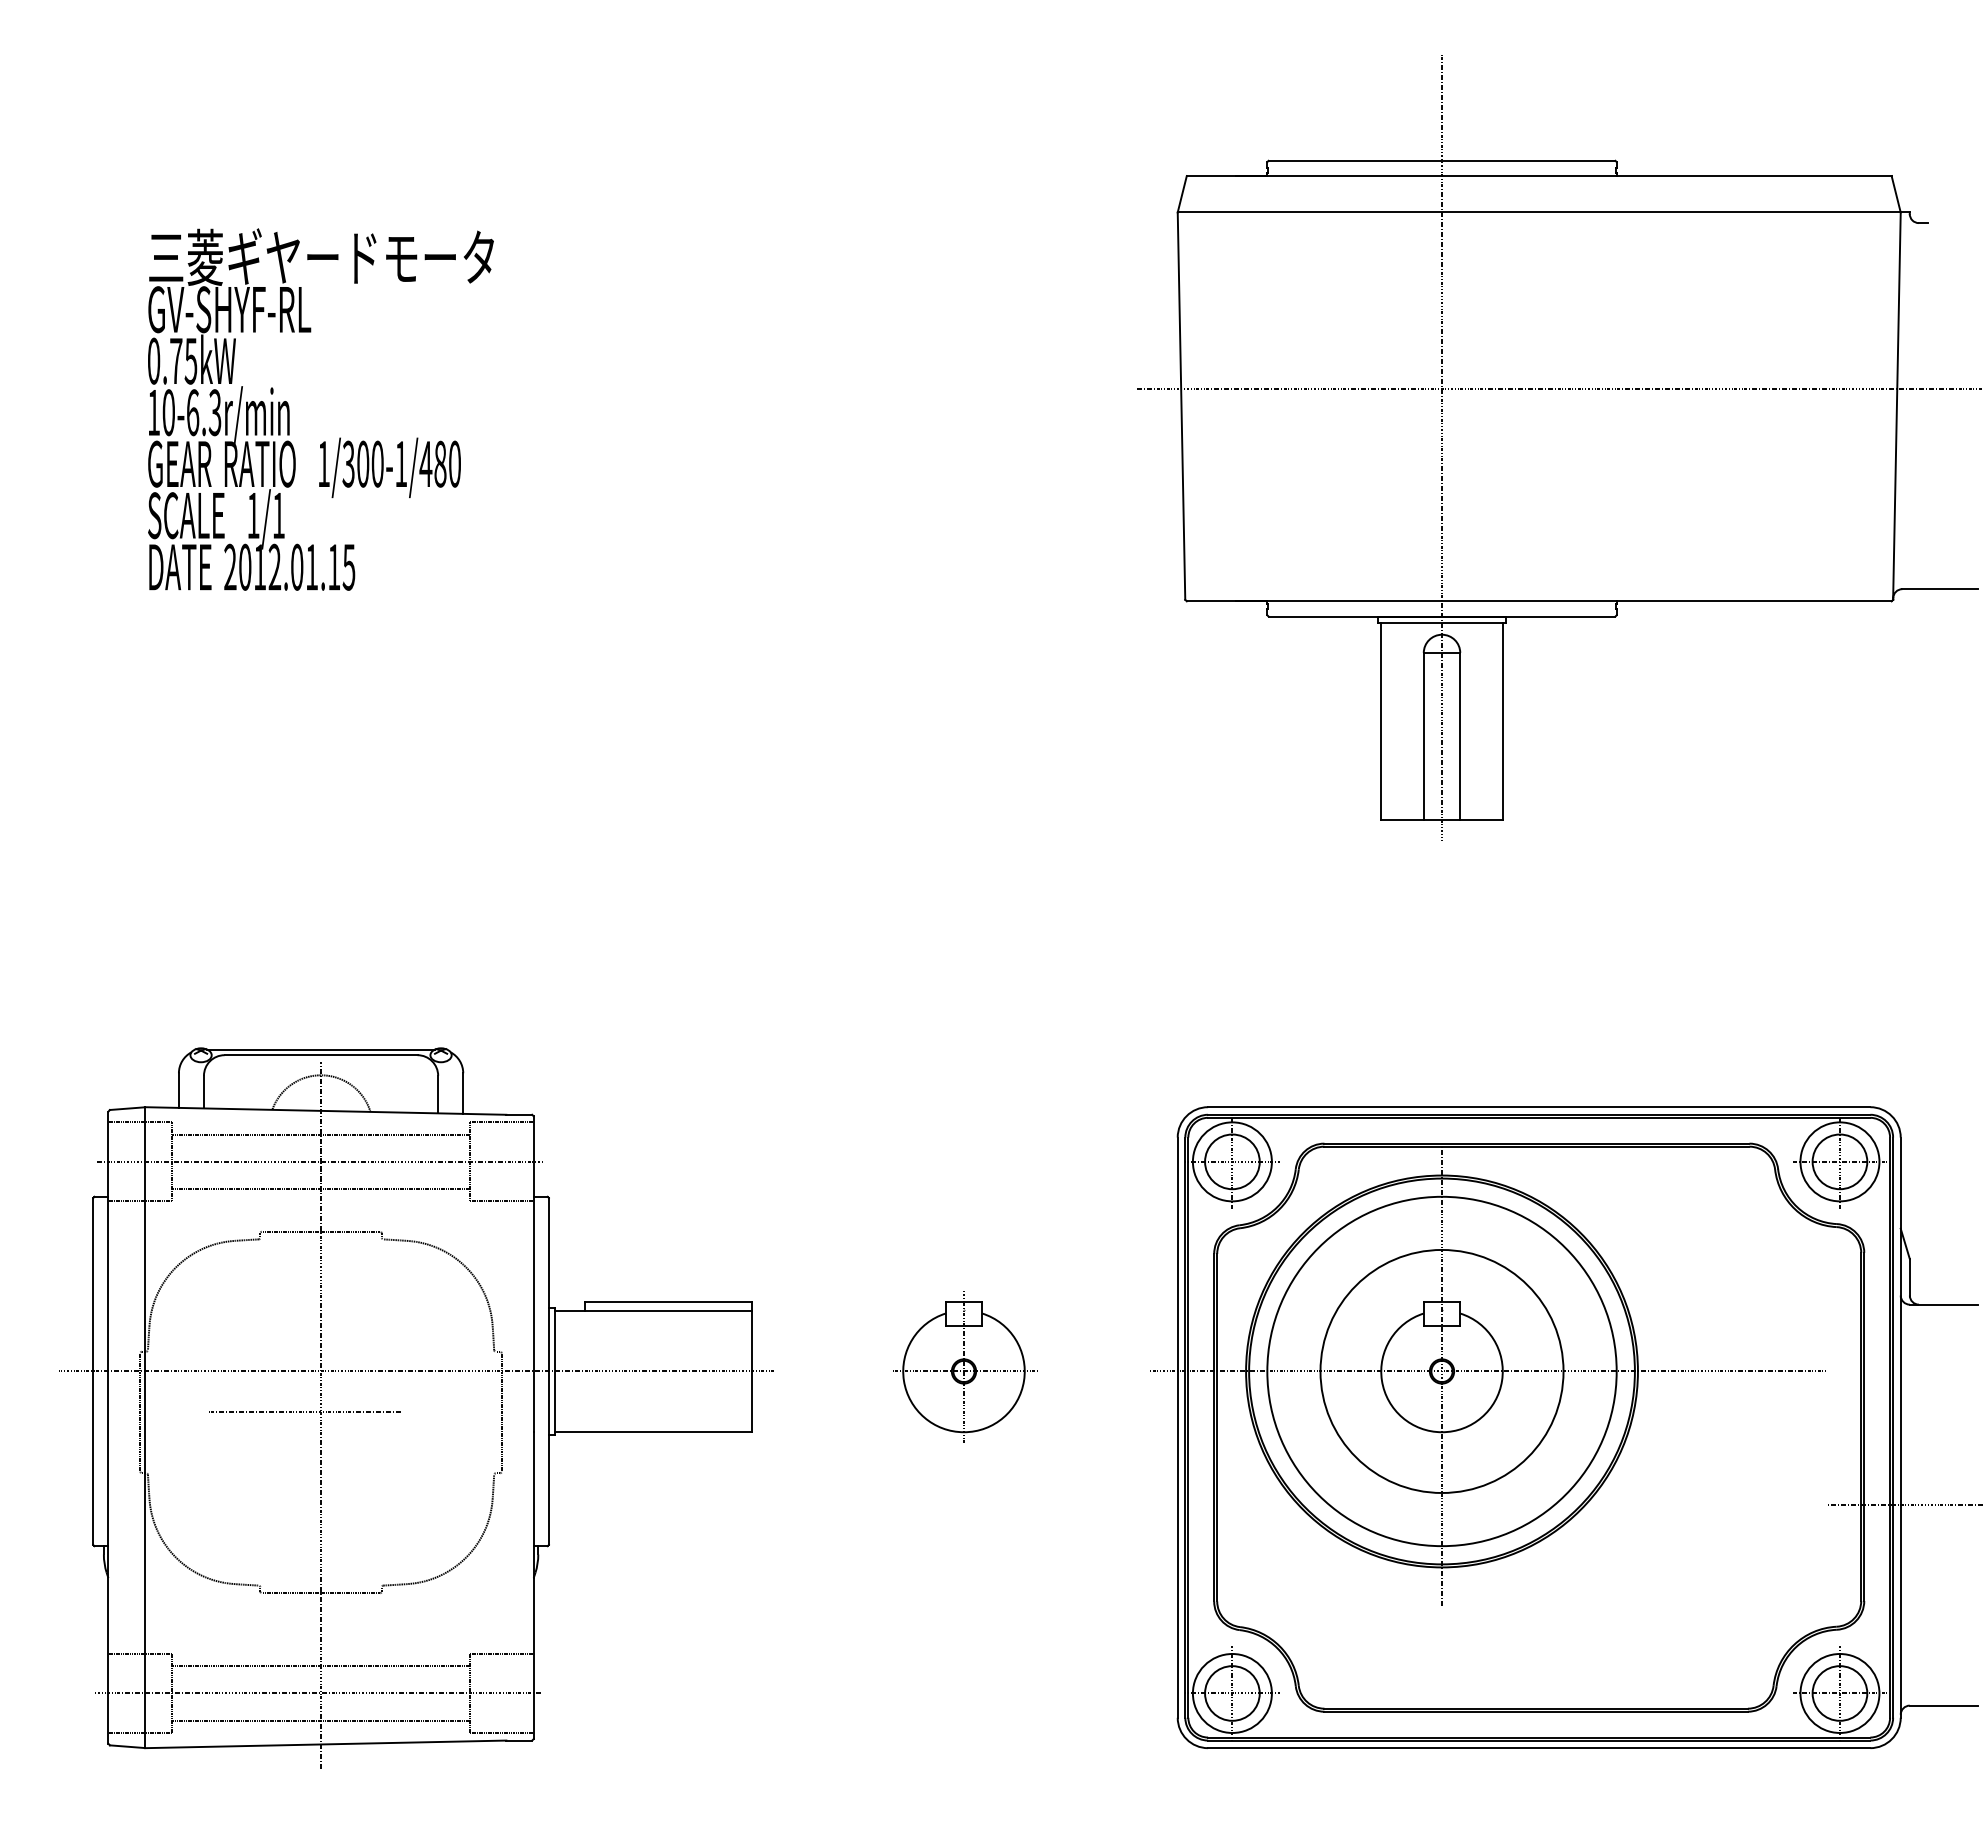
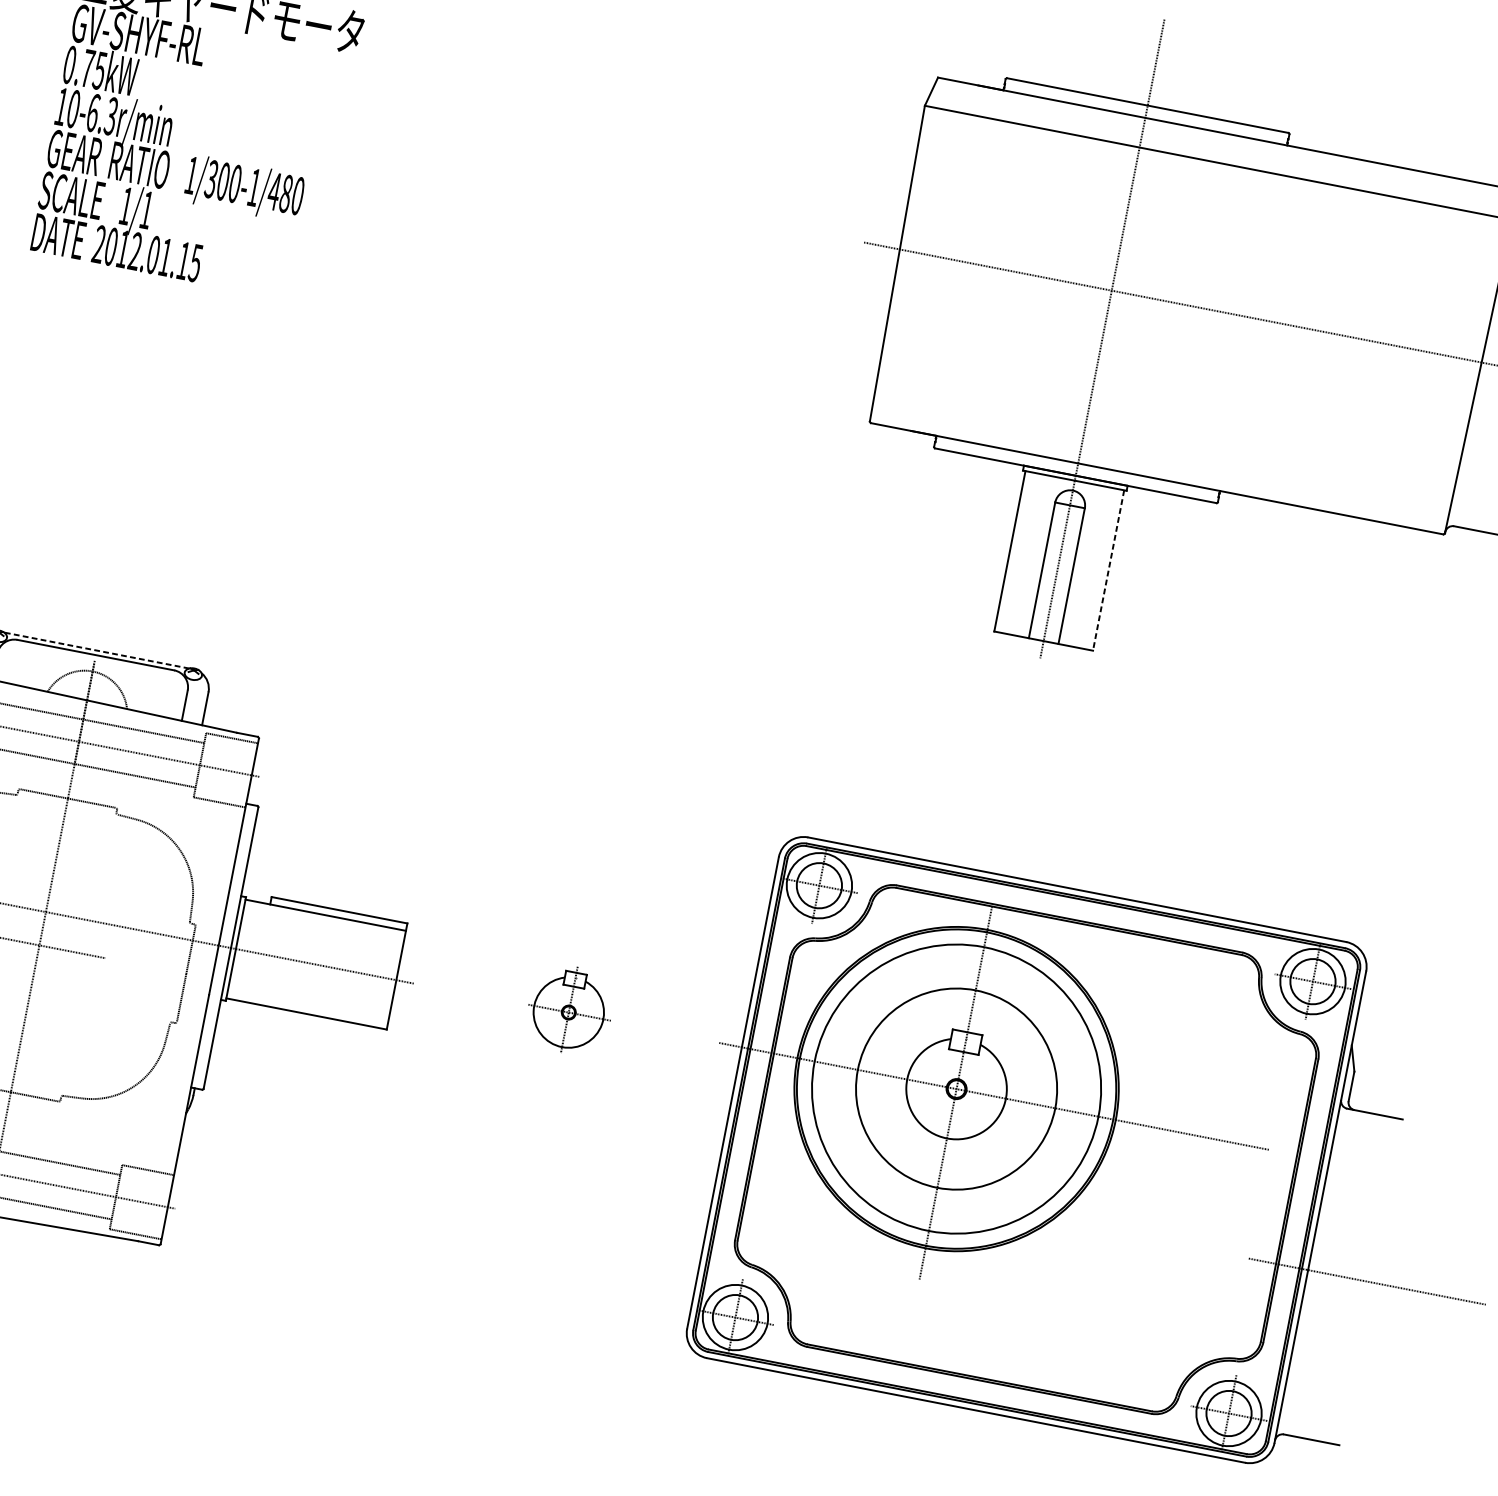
line: (1502, 721) -> (1108, 570), solid -> dashed
line: (321, 1049) -> (97, 650), solid -> dashed
part: (965, 1366) -> (570, 1009), size x0.7

